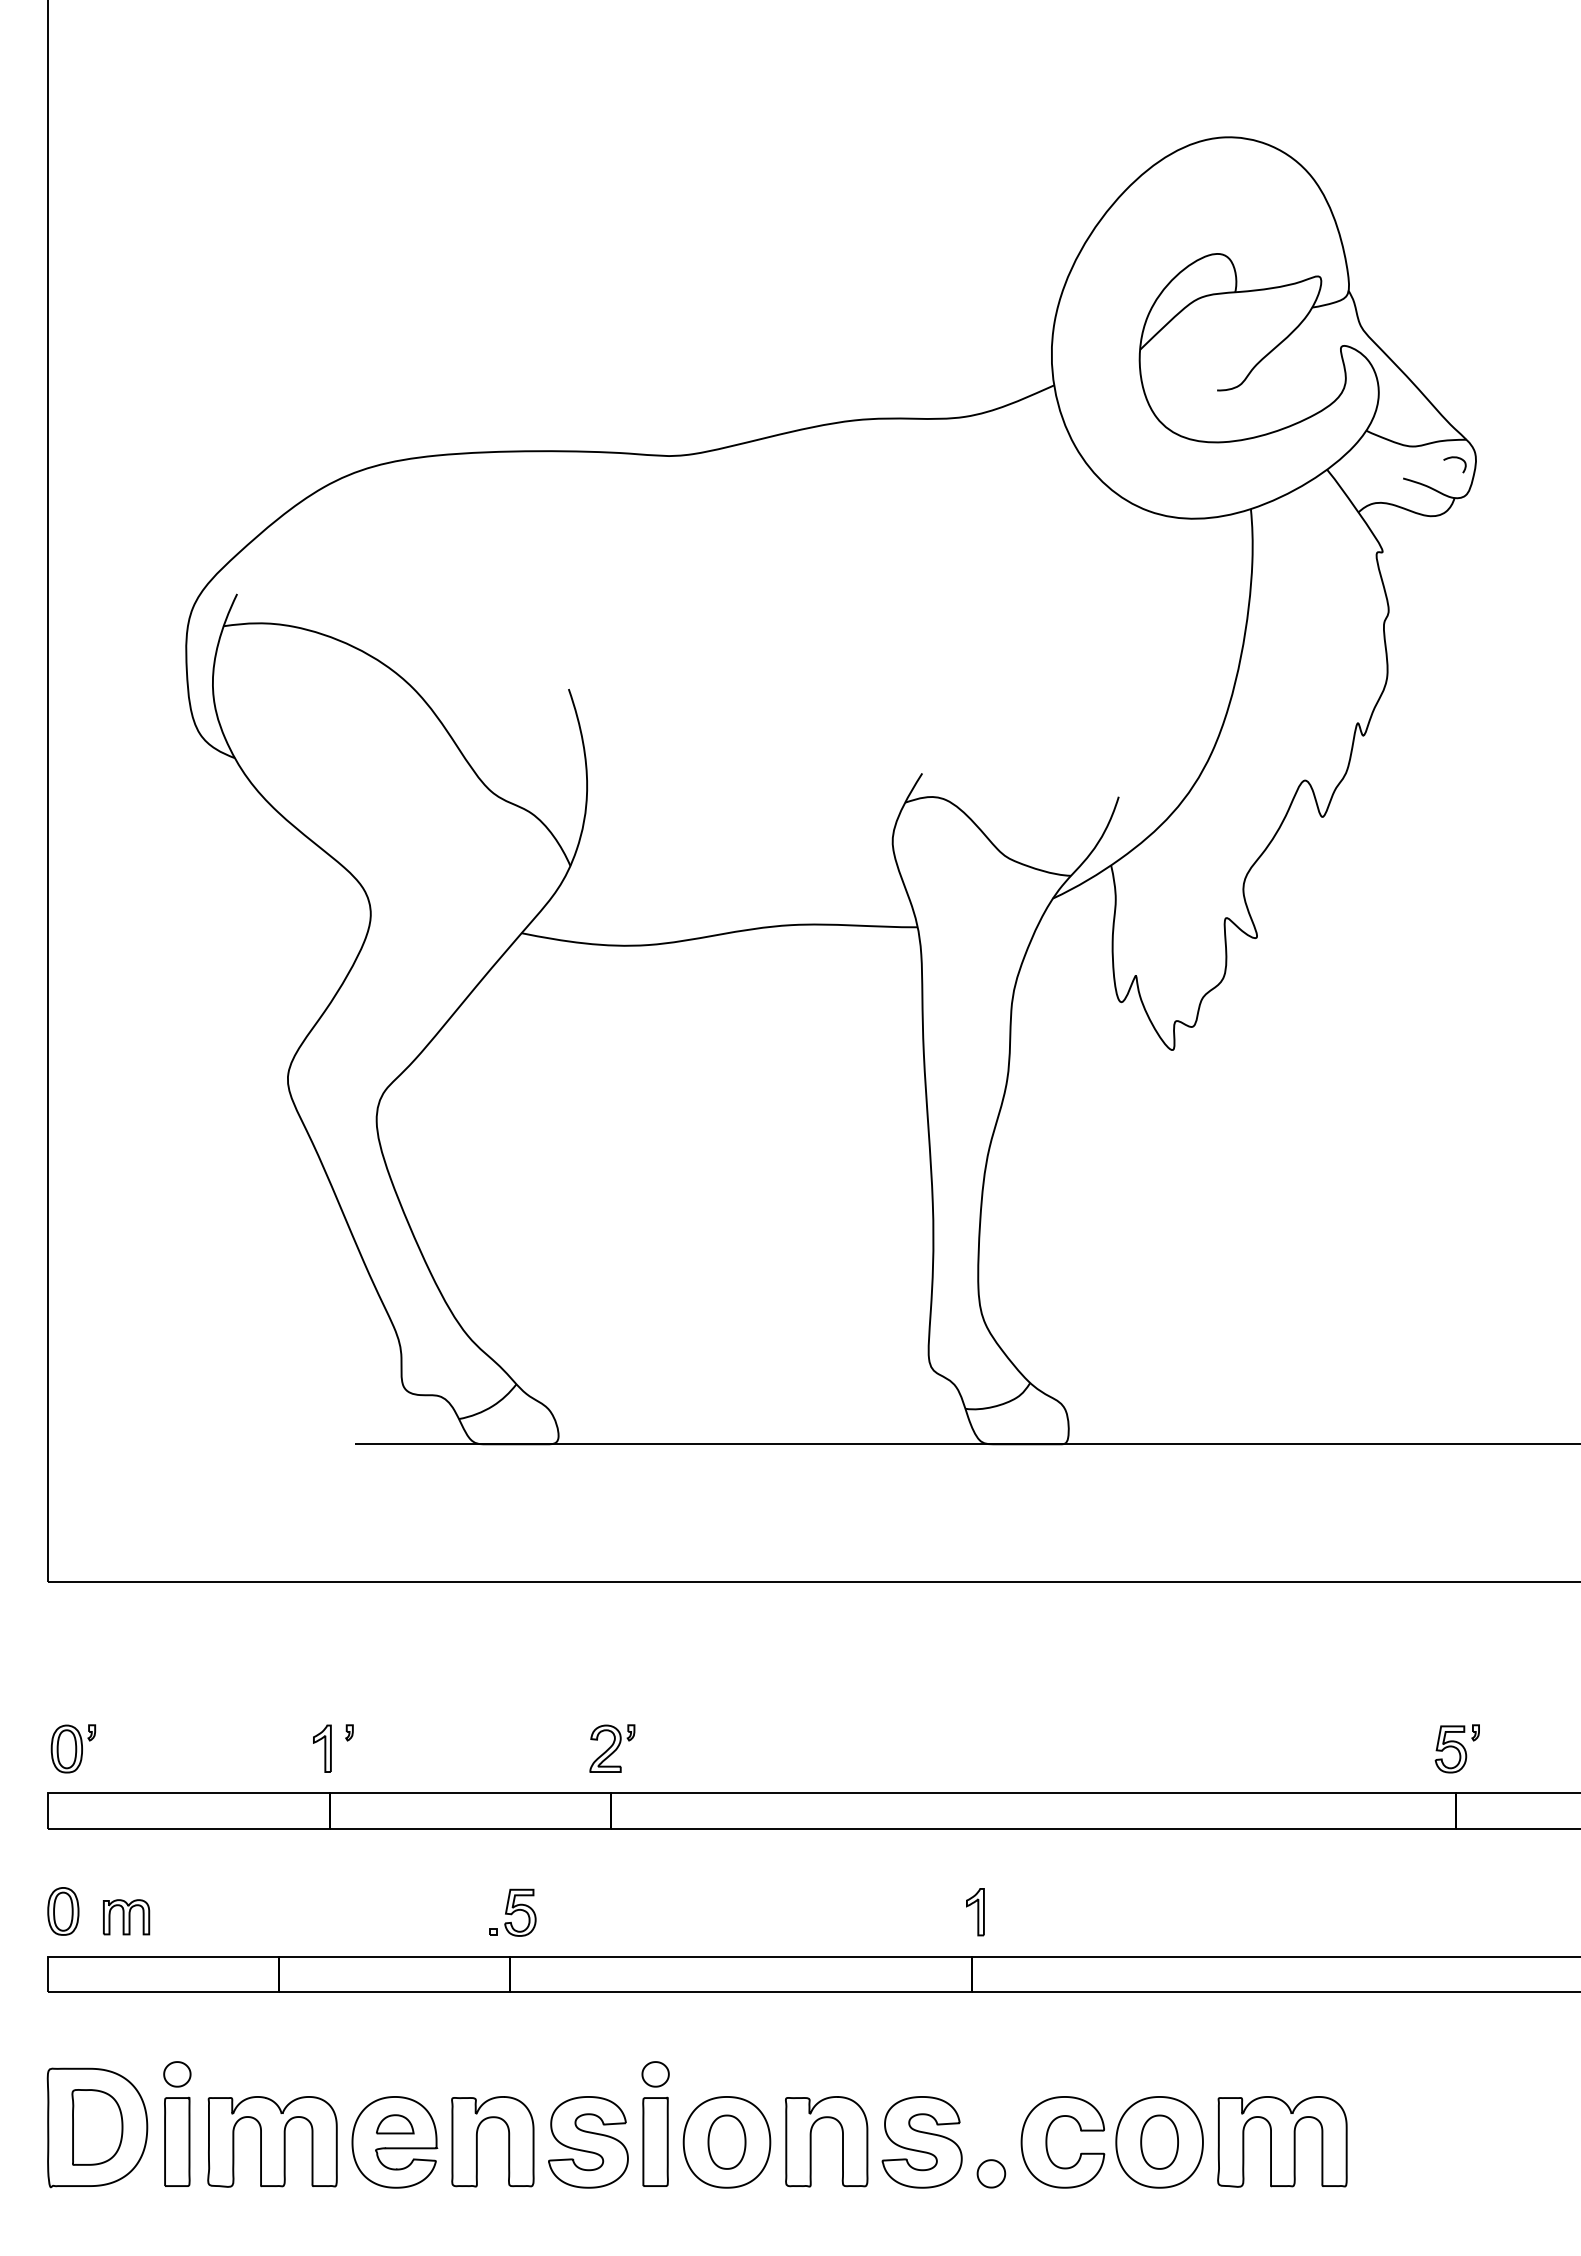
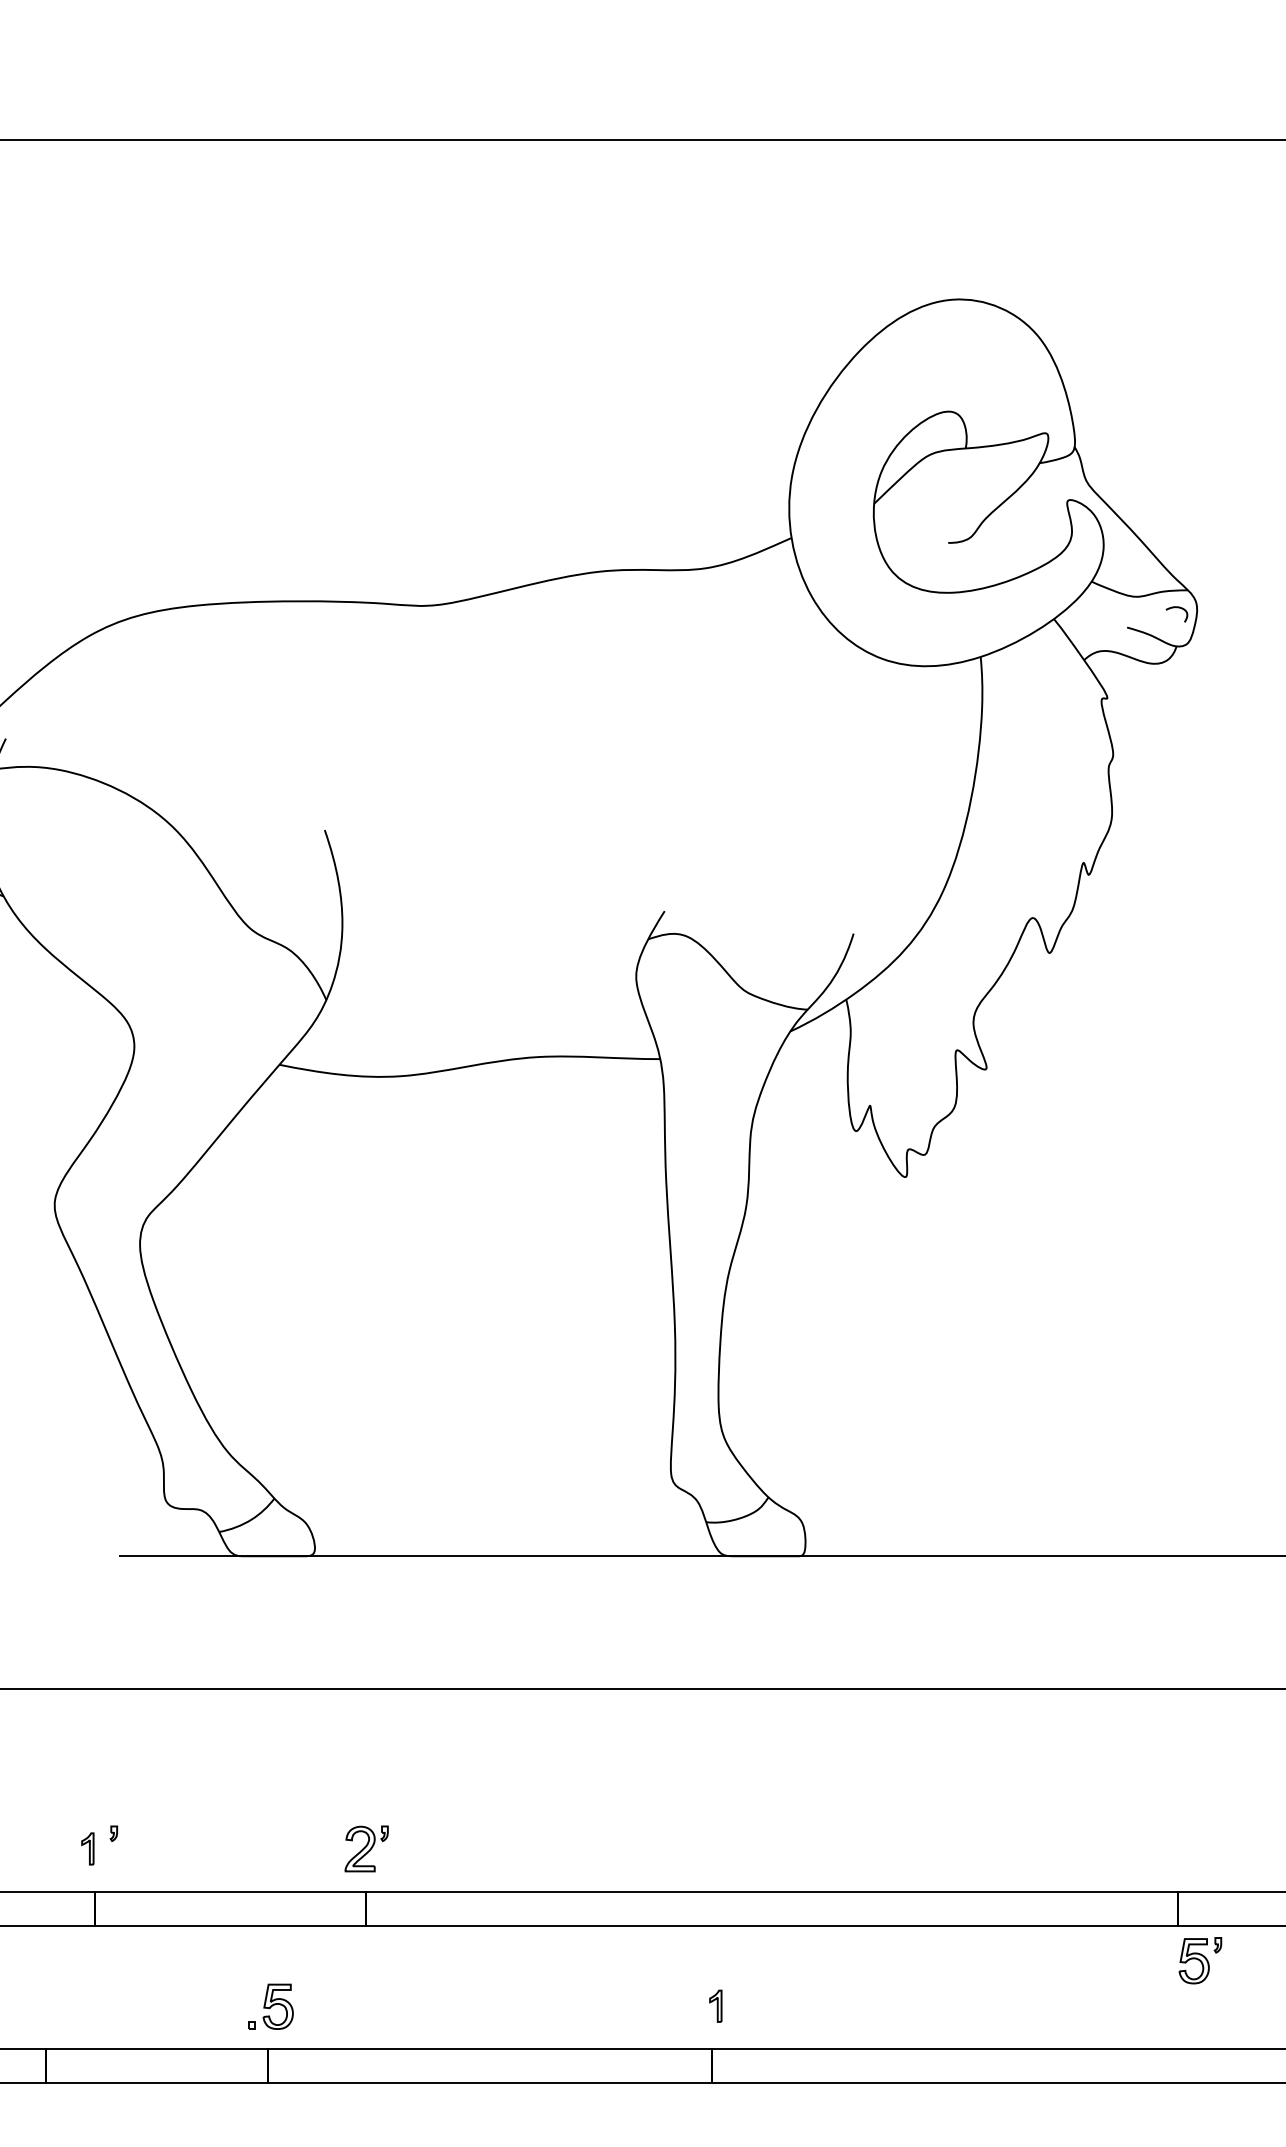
part: (322, 1748) -> (87, 1848), size x0.7
part: (1456, 1748) -> (1199, 1960), moved
part: (975, 1912) -> (715, 2006), size x0.7

